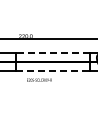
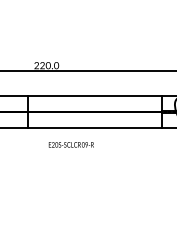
line: (52, 53) -> (94, 96), dashed -> solid
line: (52, 70) -> (94, 127), dashed -> solid

